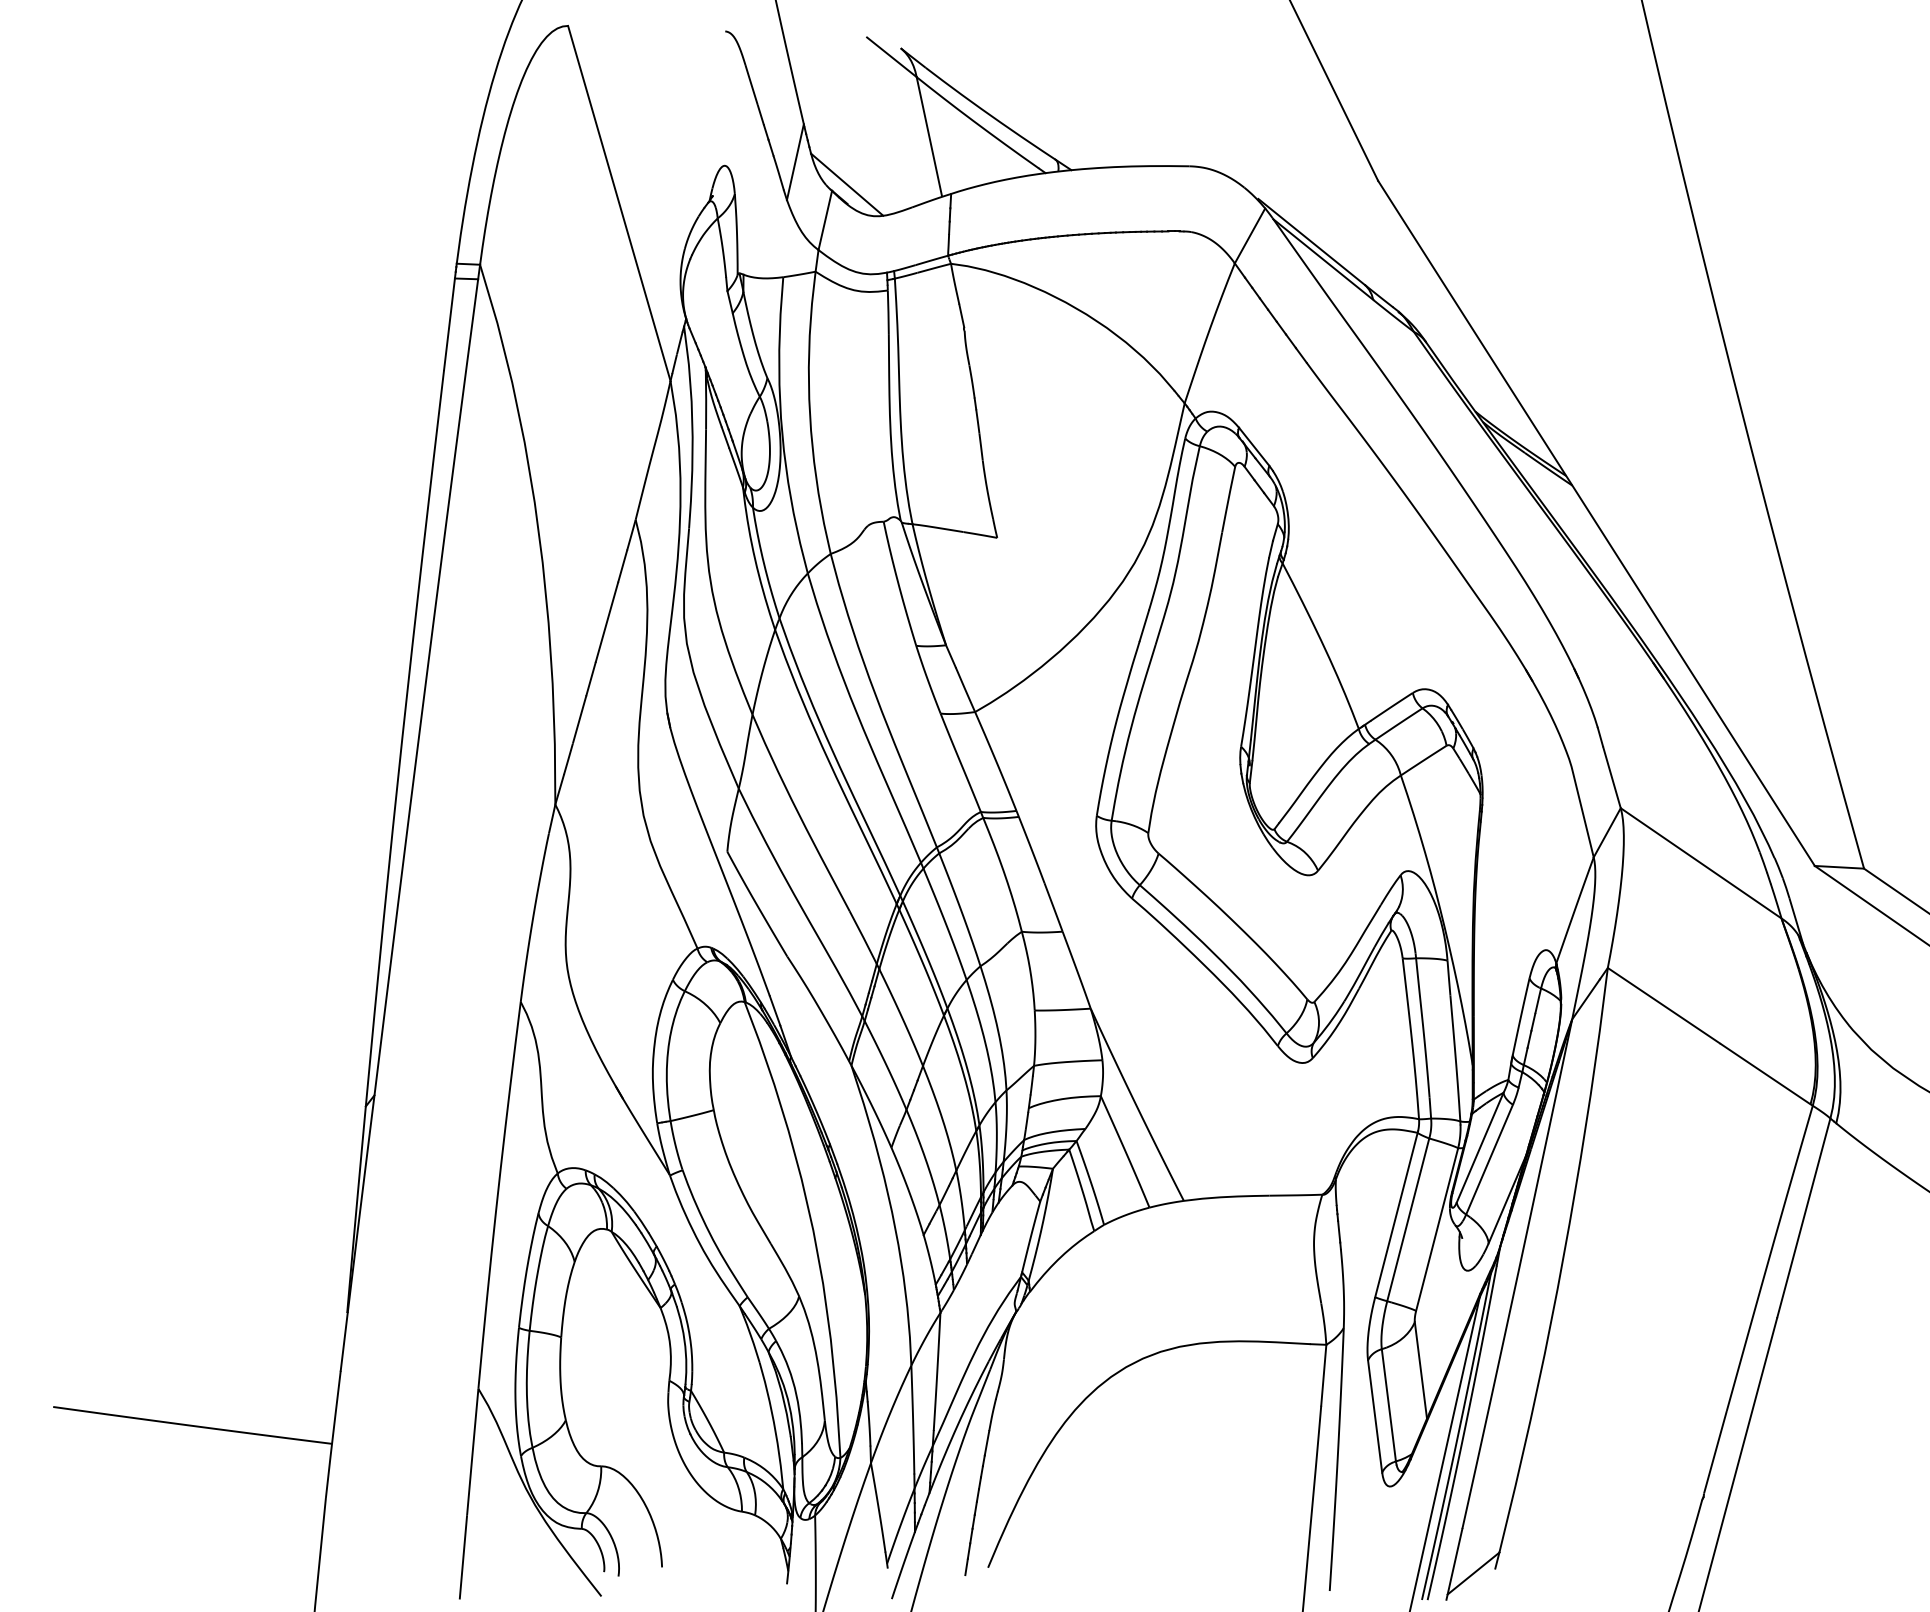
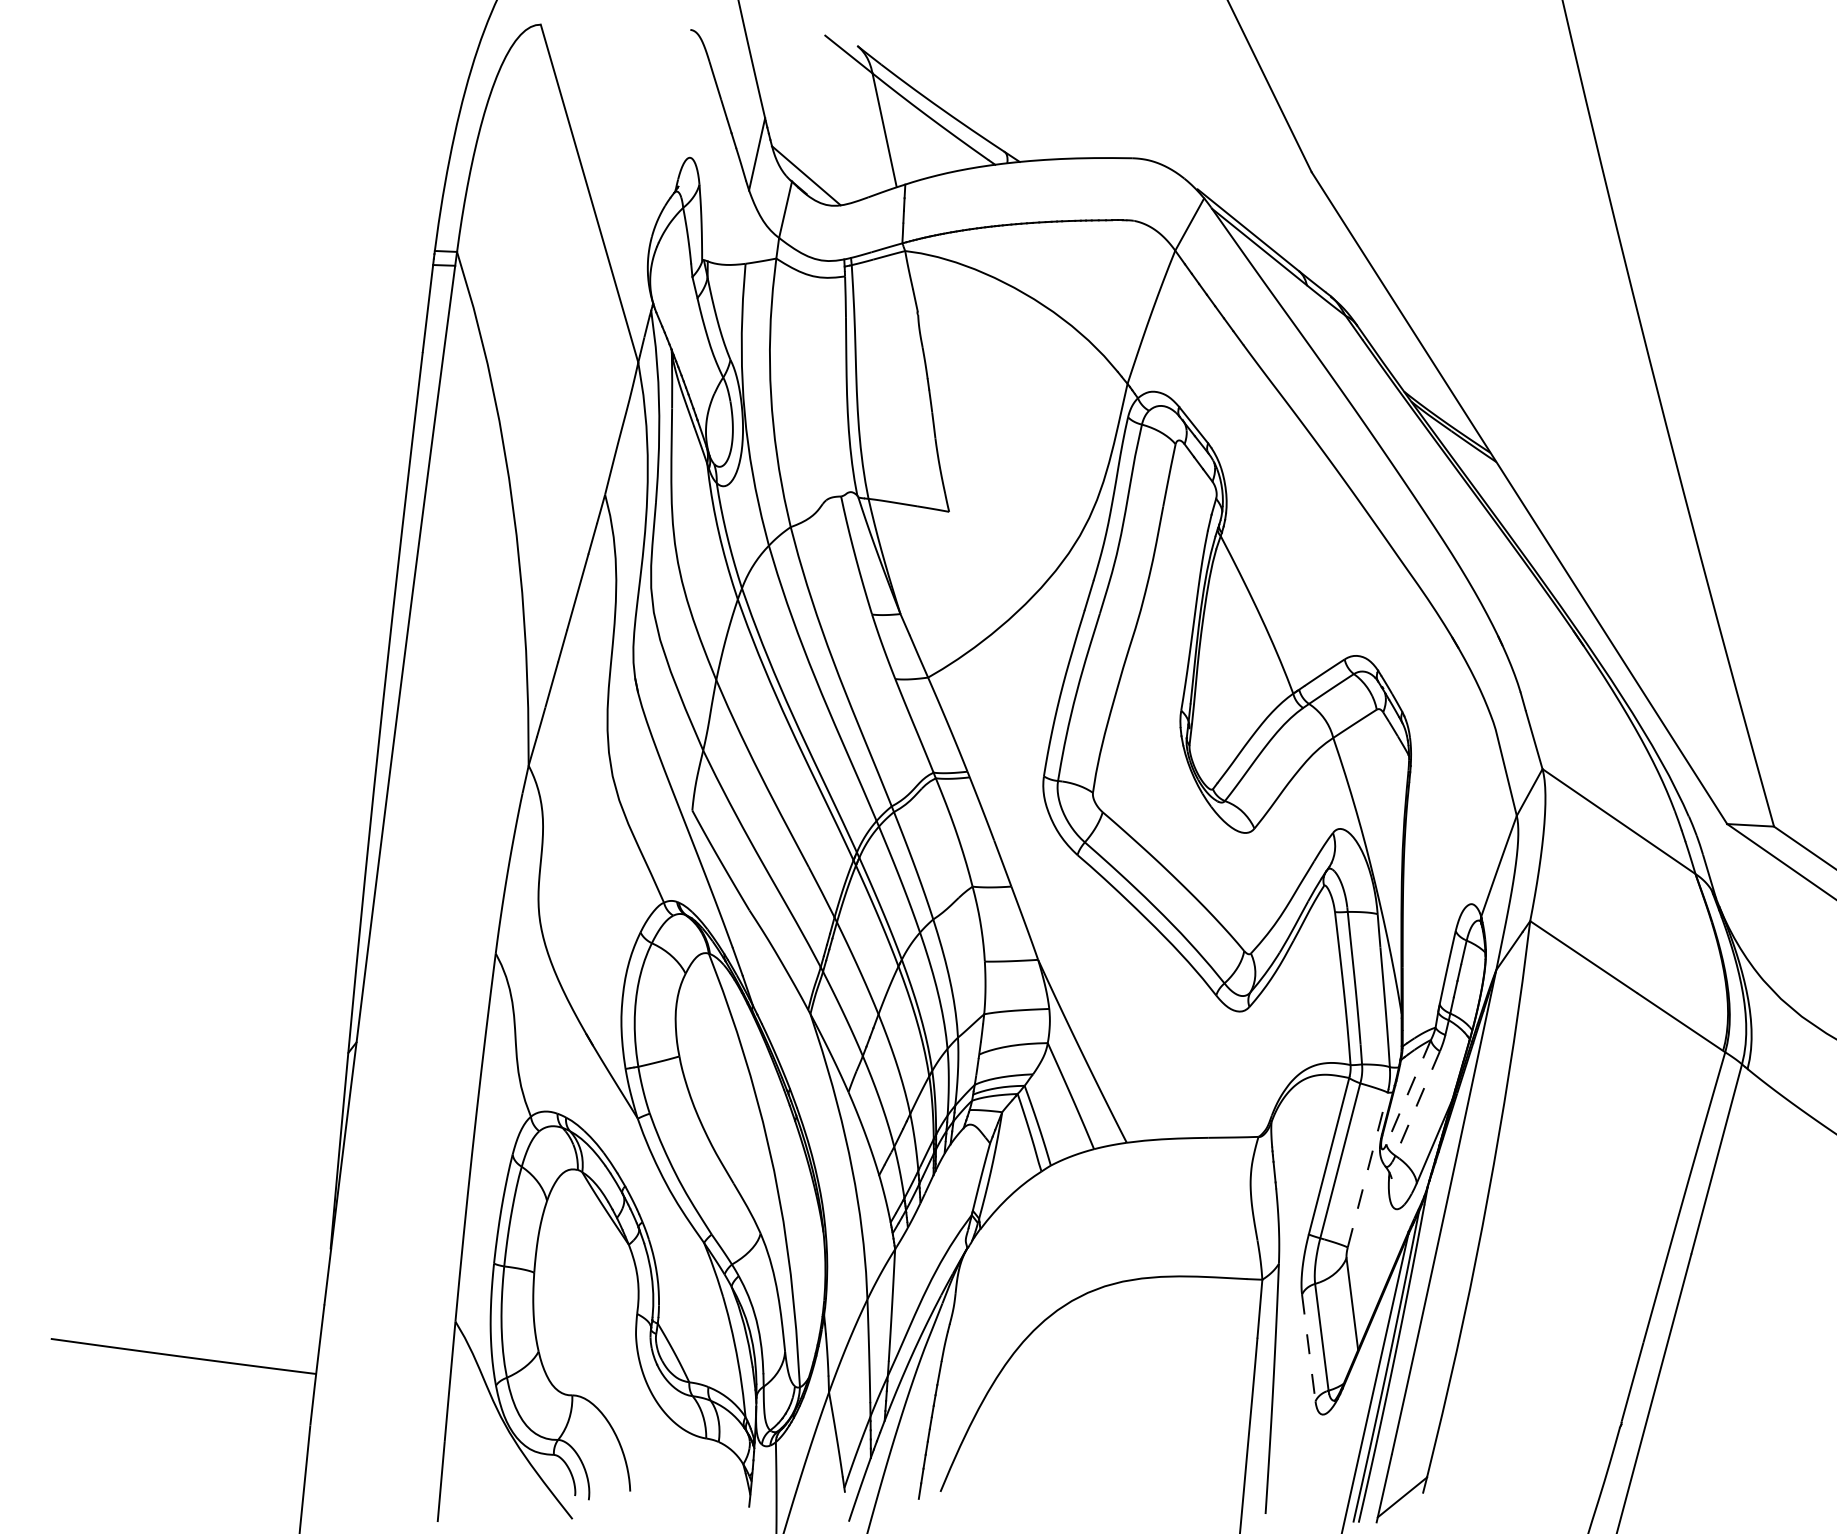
line: (1480, 1147) -> (1409, 1091), solid -> dashed
line: (1489, 1159) -> (1417, 1103), solid -> dashed
line: (1437, 1229) -> (1368, 1170), solid -> dashed
line: (1375, 1416) -> (1309, 1347), solid -> dashed

